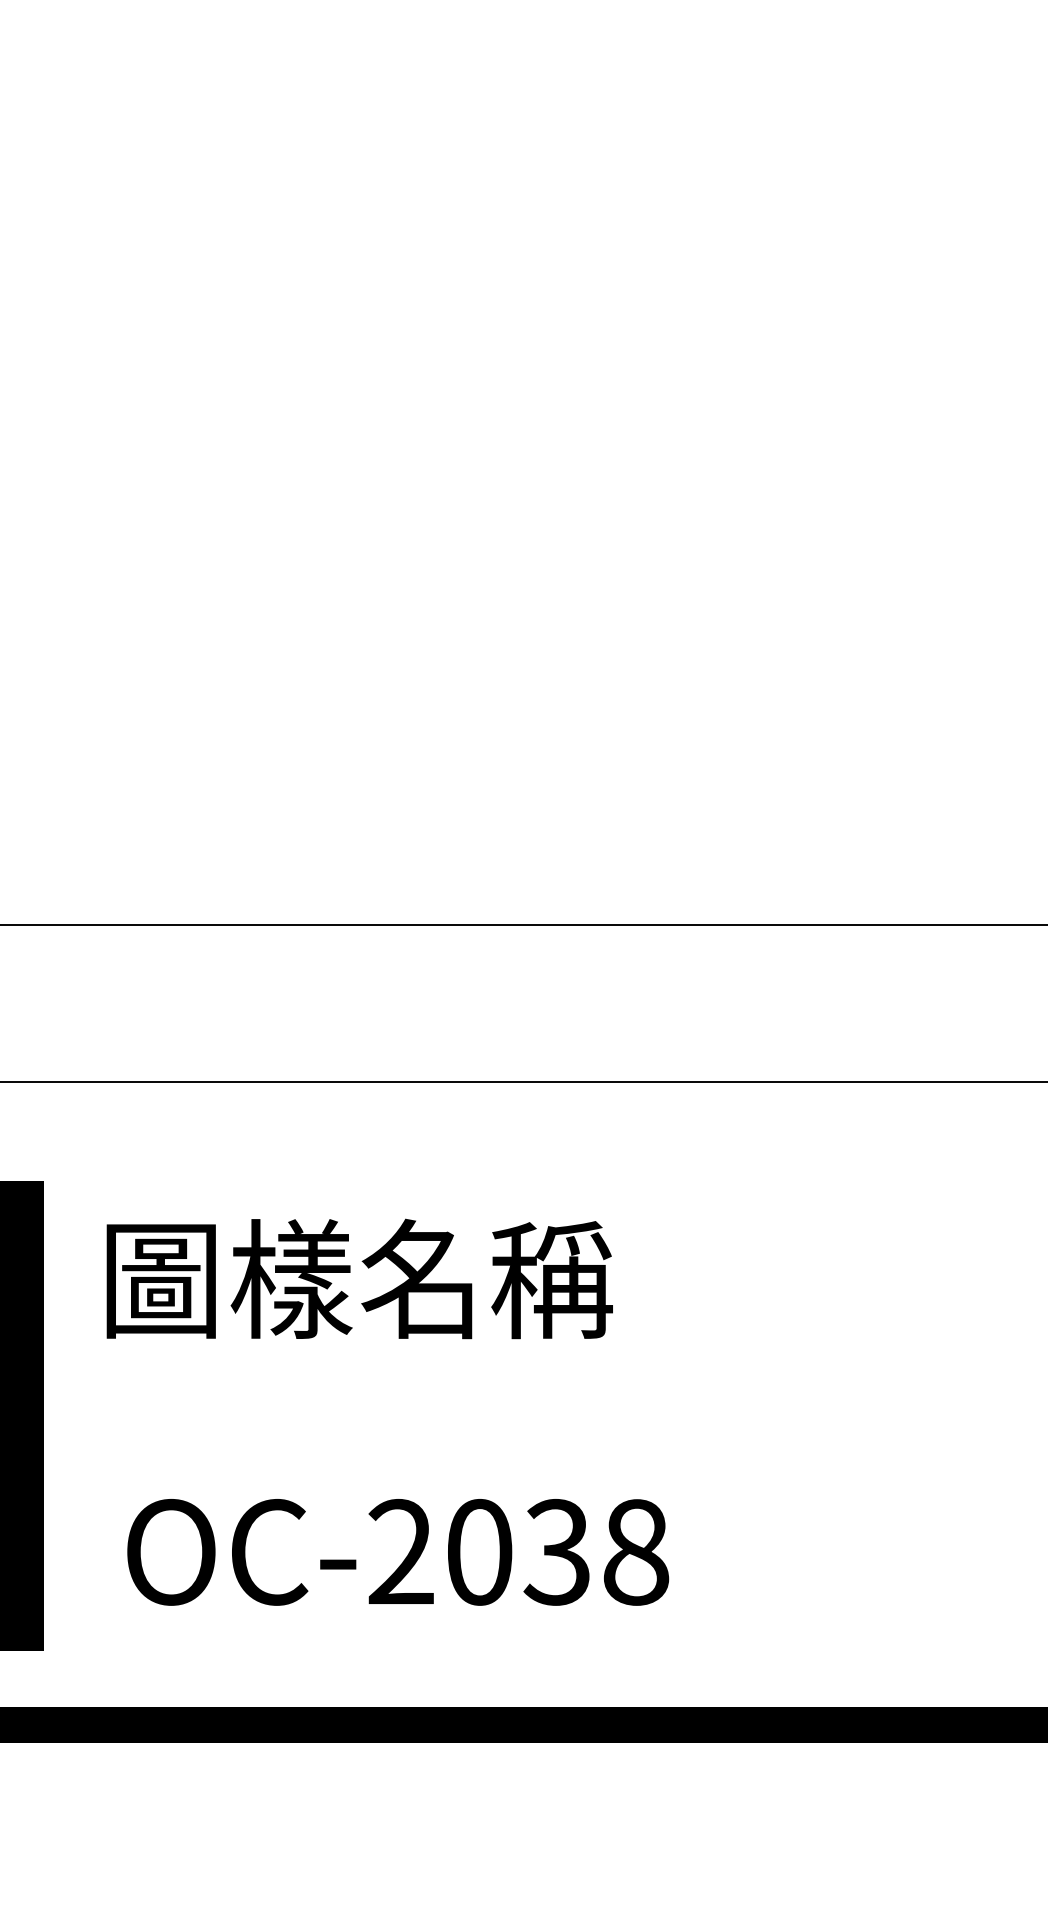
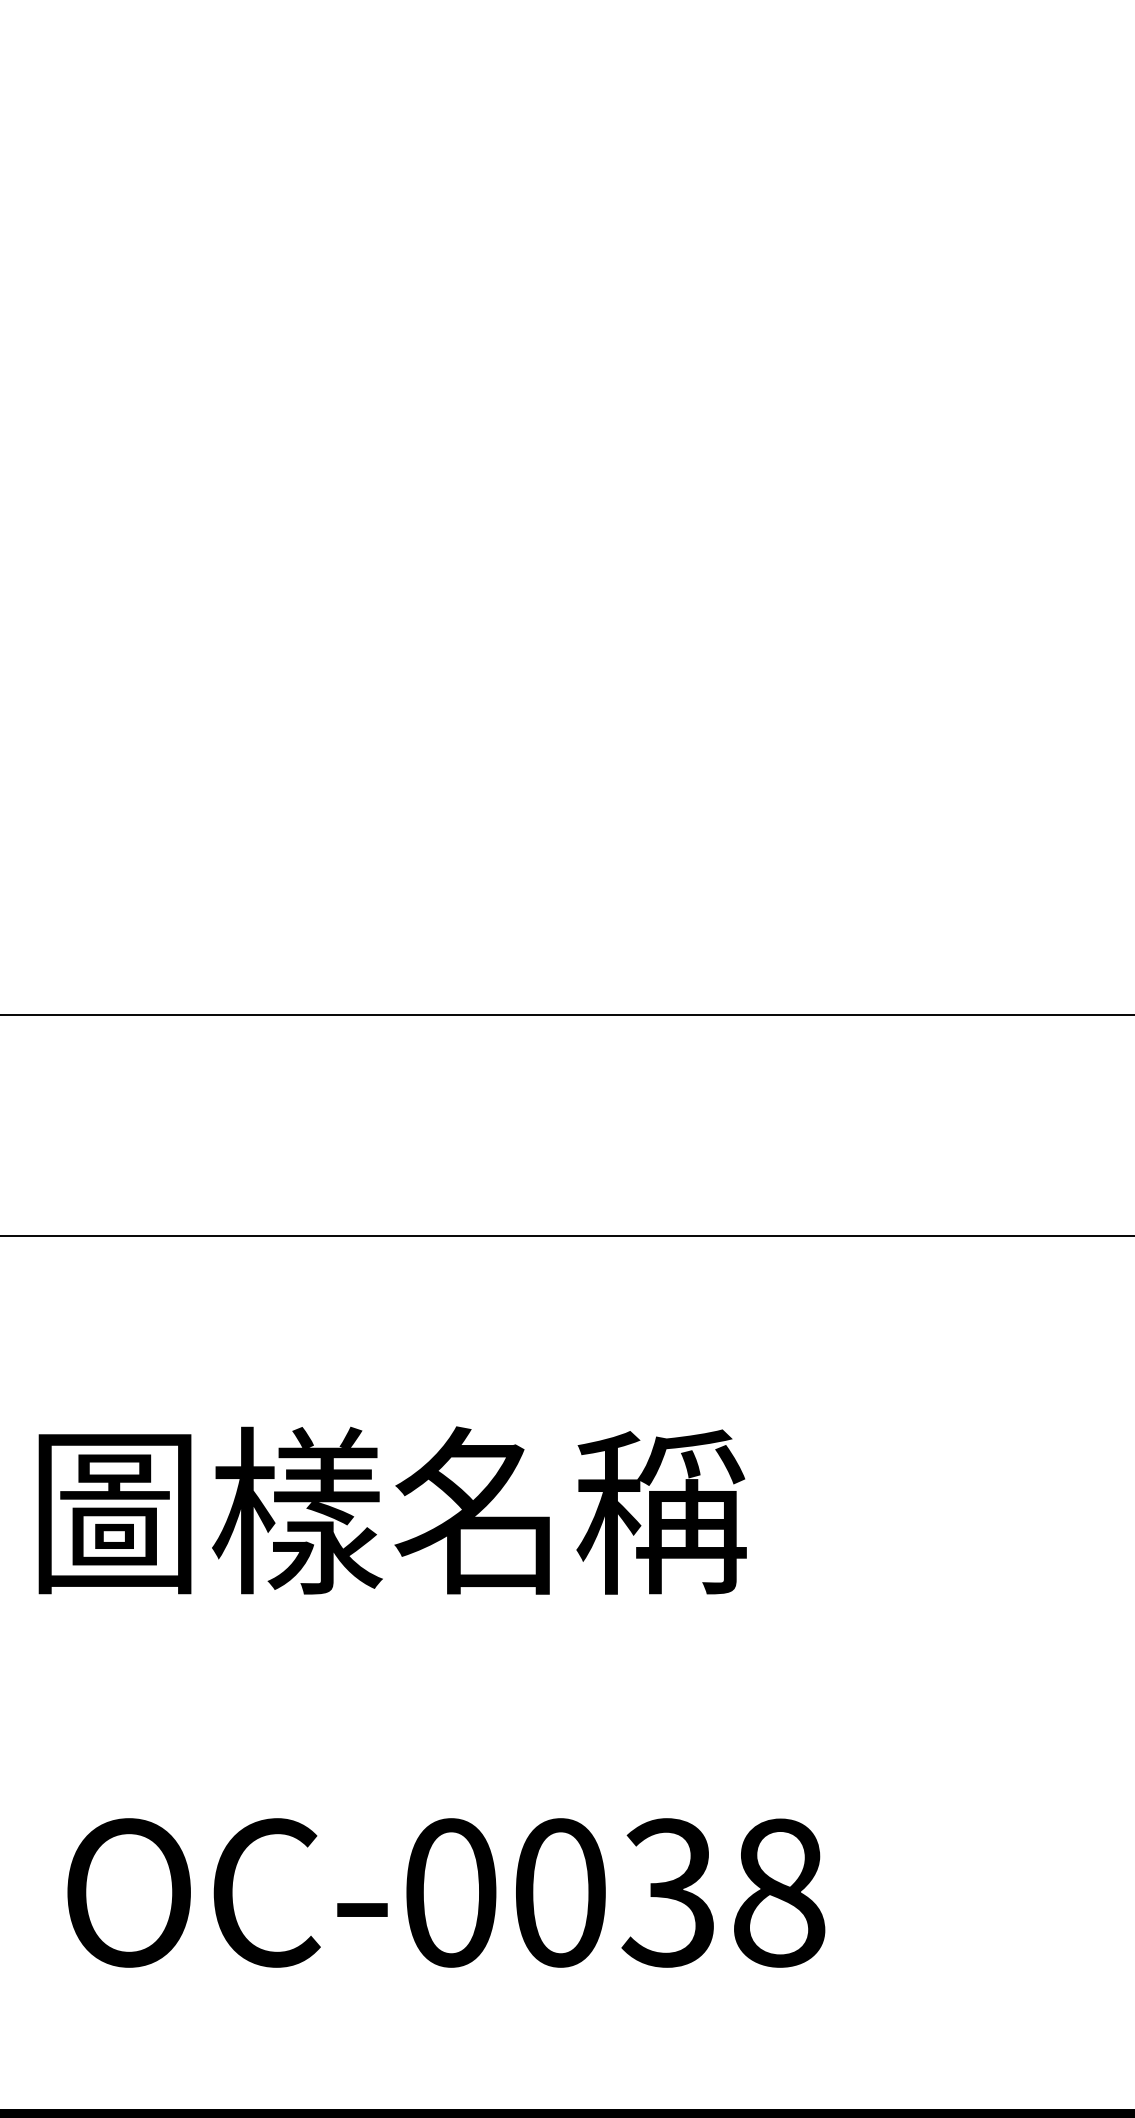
text: (400, 1552) -> (449, 1893), OC-2038 -> OC-0038

